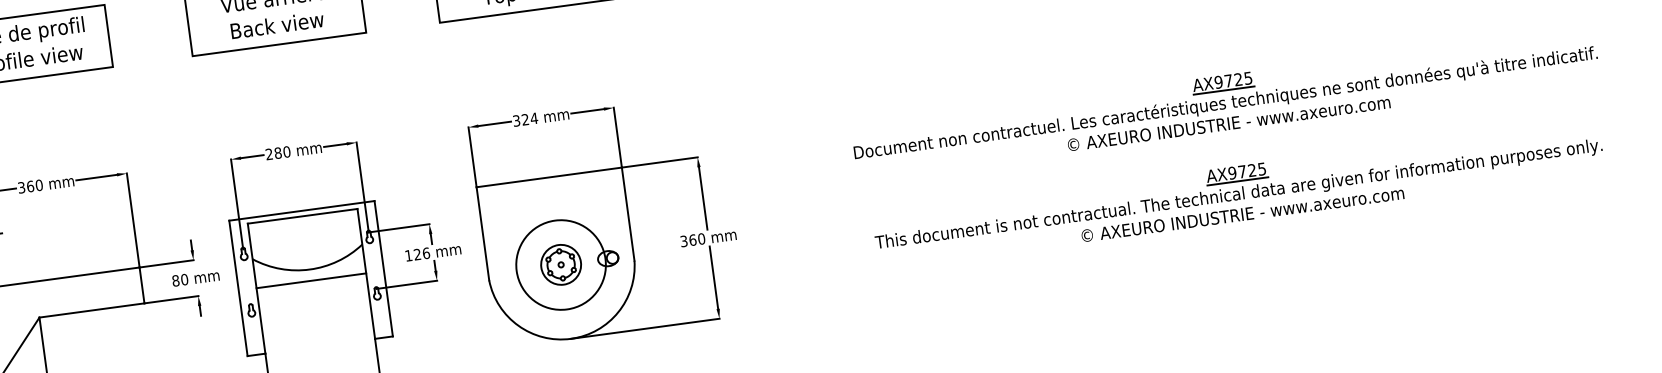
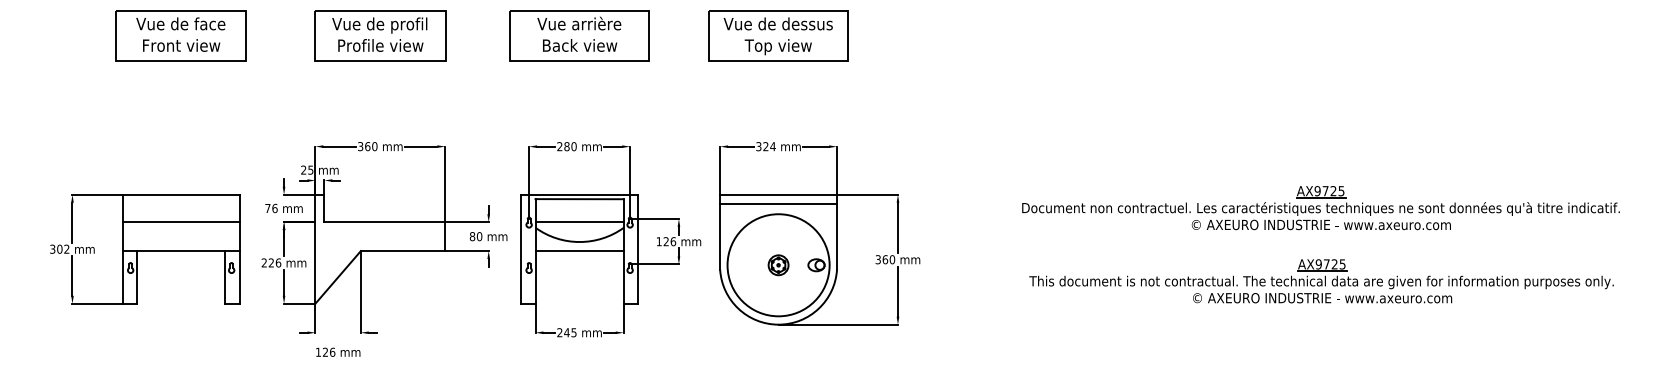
line: (550, 188) -> (778, 203), added
line: (306, 245) -> (579, 222), added
circle: (561, 265) -> (778, 265), size x1.43
part: (561, 265) -> (778, 265), size x0.62

